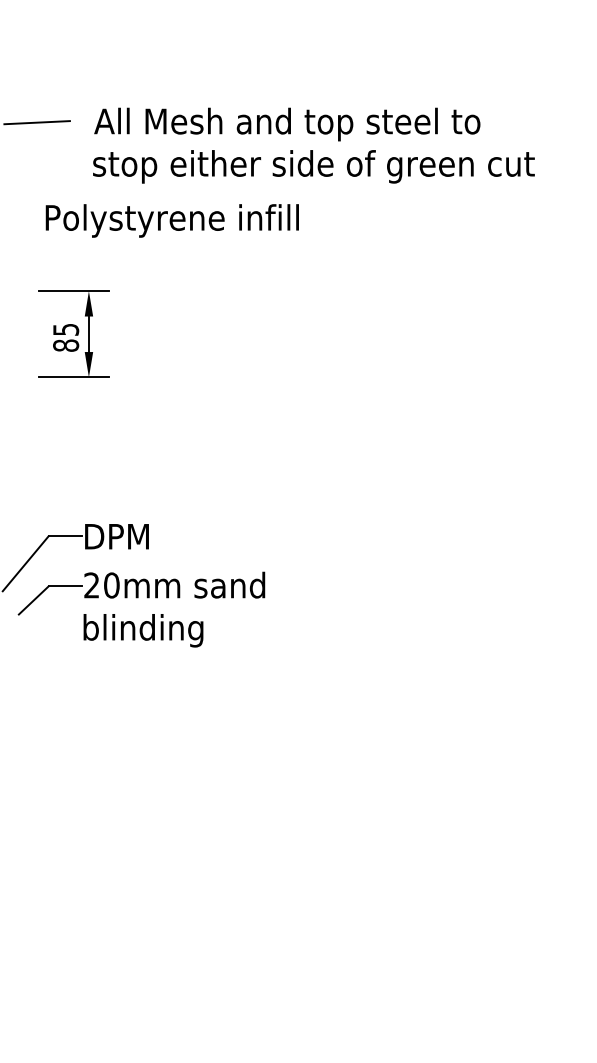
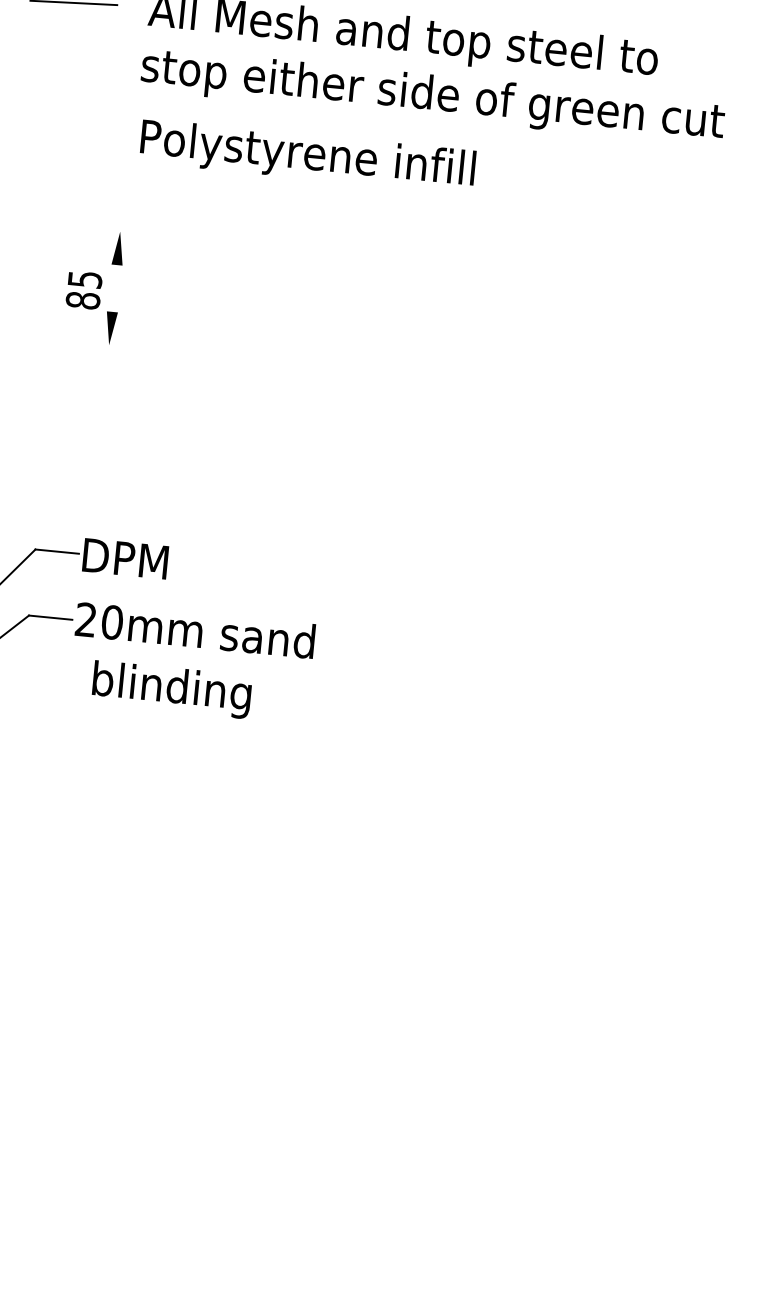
text: (171, 220) -> (306, 155), moved
line: (73, 291) -> (99, 230), removed
line: (88, 334) -> (114, 288), removed
line: (73, 377) -> (88, 343), removed
text: (143, 630) -> (171, 689), moved

